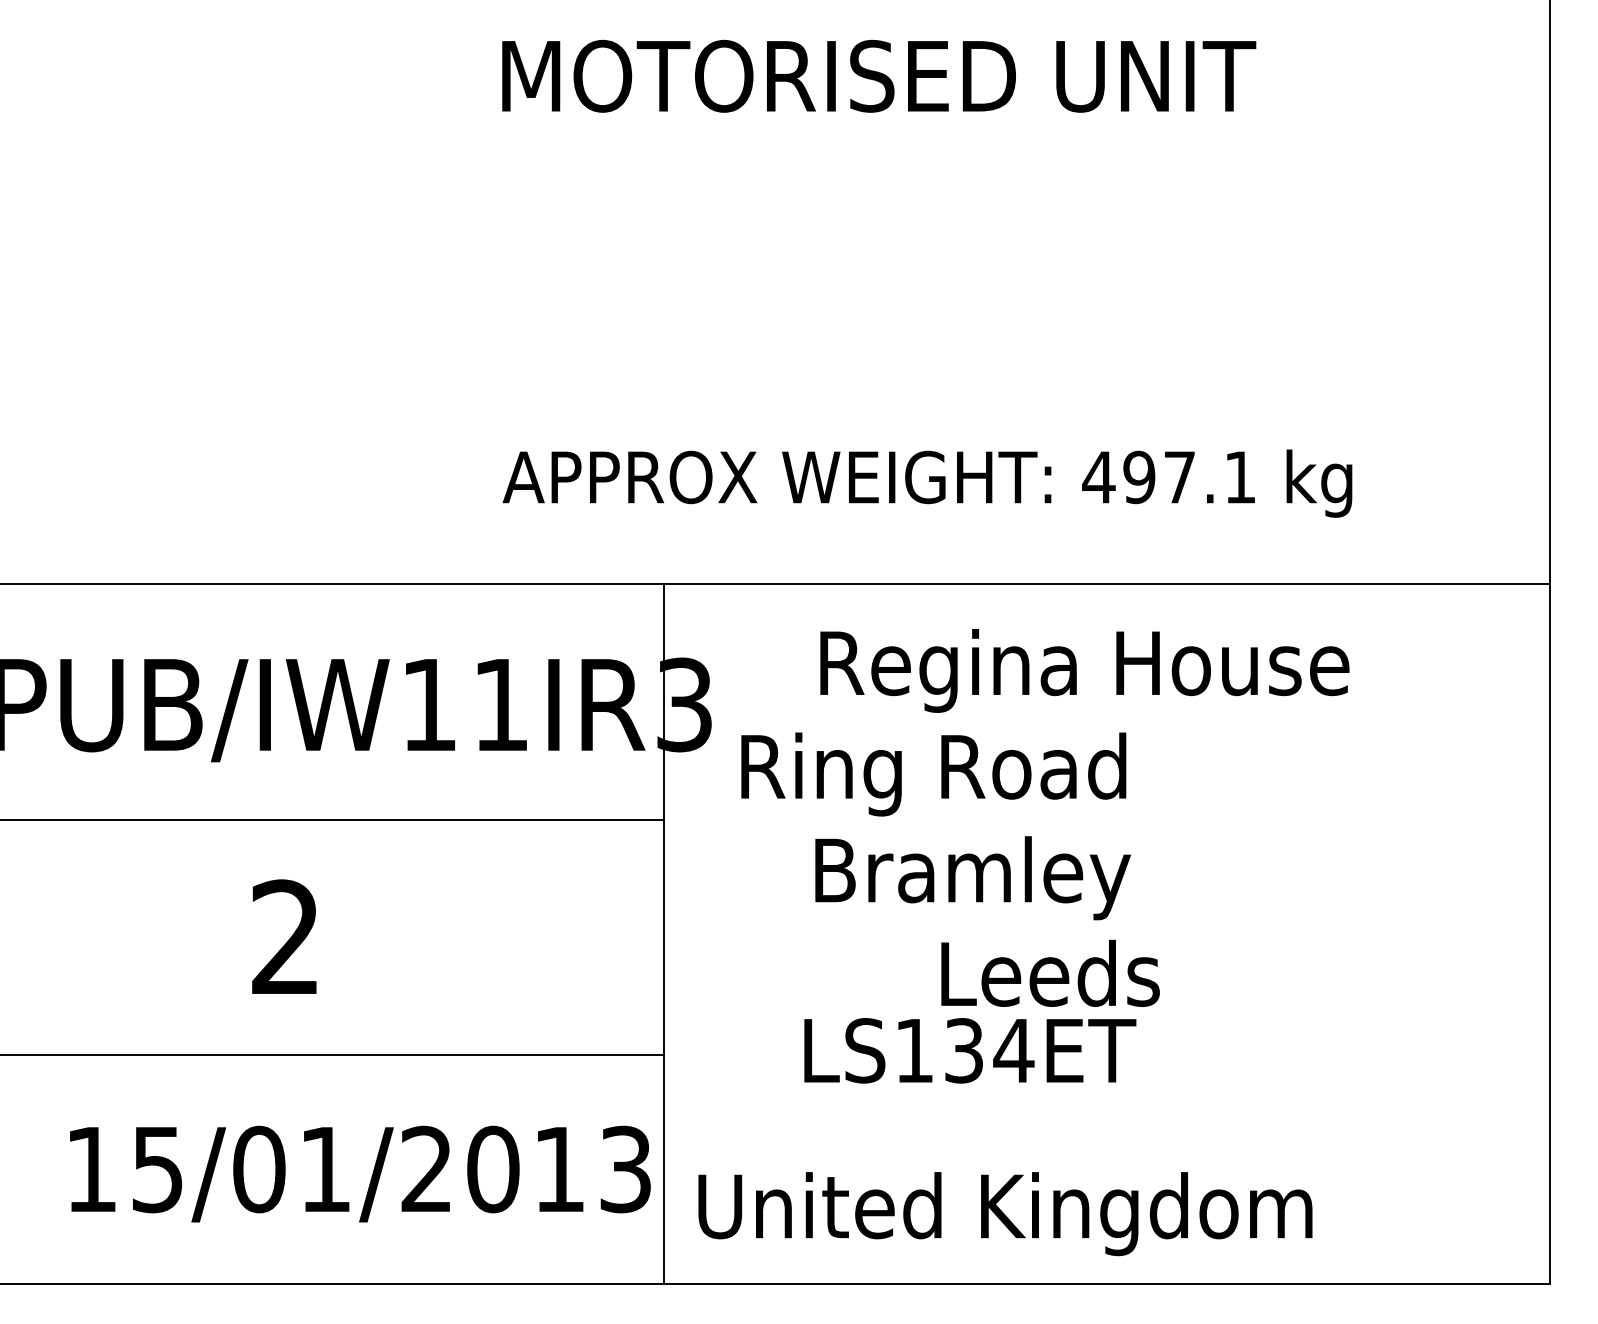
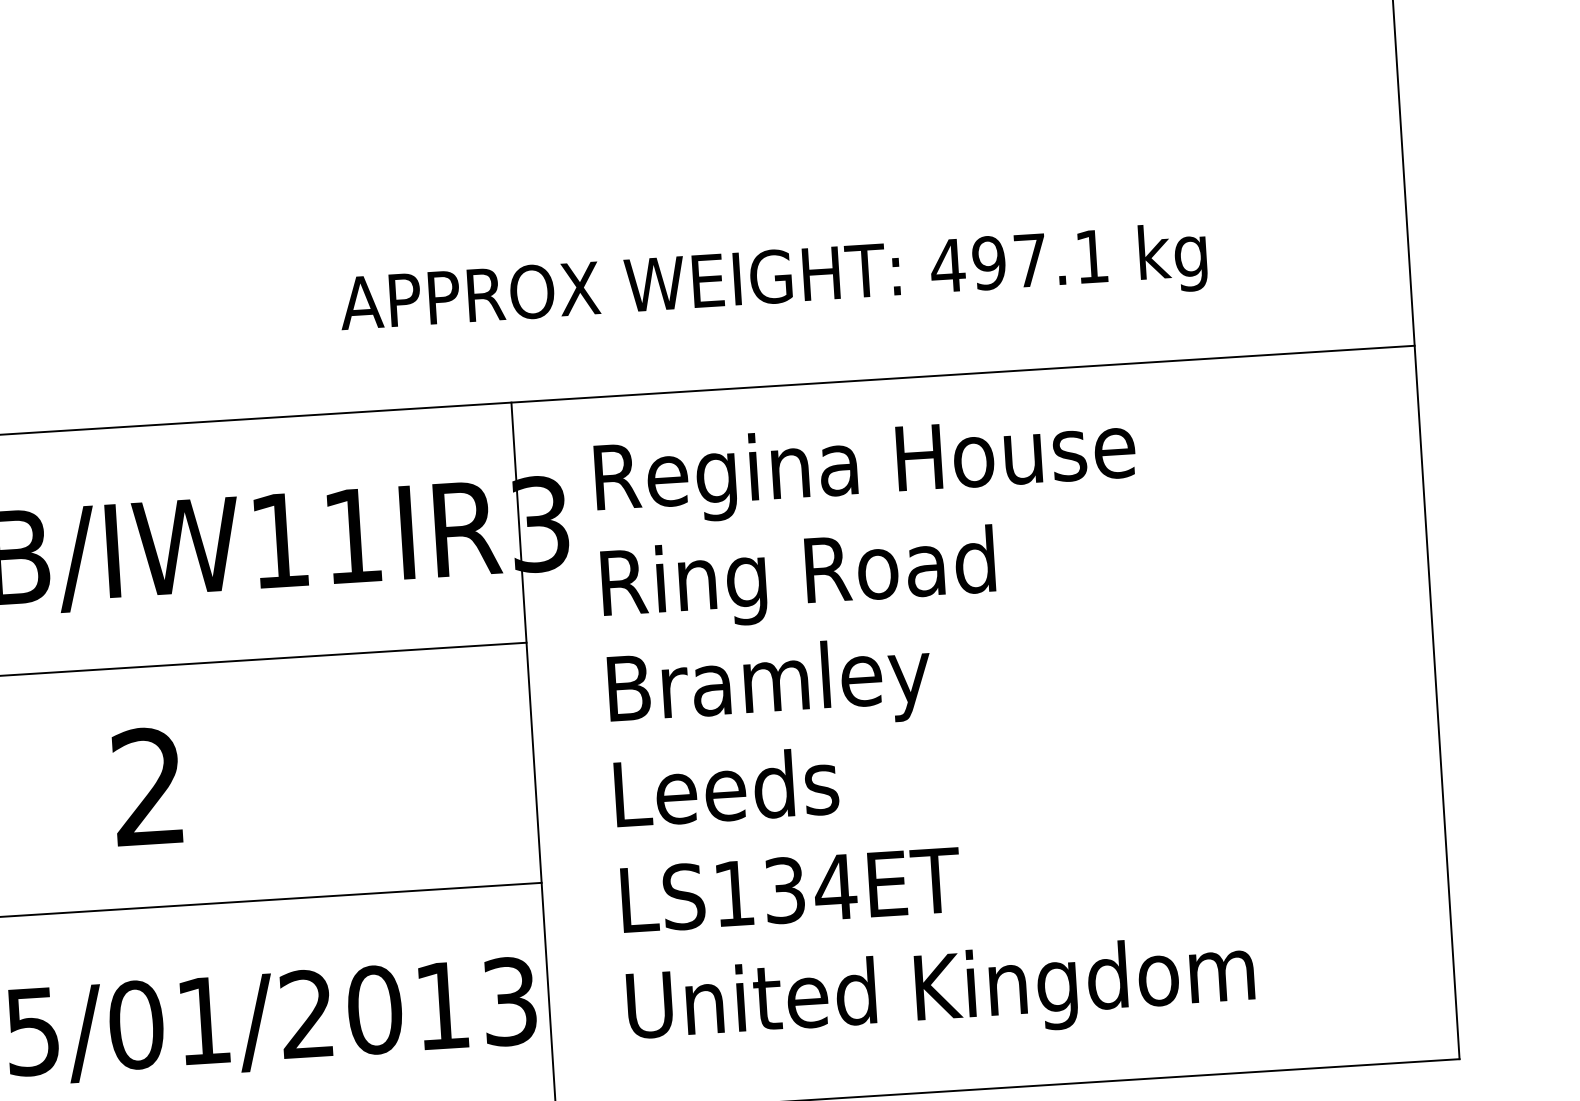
text: (1084, 670) -> (865, 468), moved
text: (972, 878) -> (769, 687), moved
text: (1050, 972) -> (726, 786), moved
text: (970, 1050) -> (791, 889), moved
text: (1005, 1214) -> (941, 994), moved

